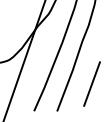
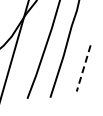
line: (91, 84) -> (83, 68), solid -> dashed

